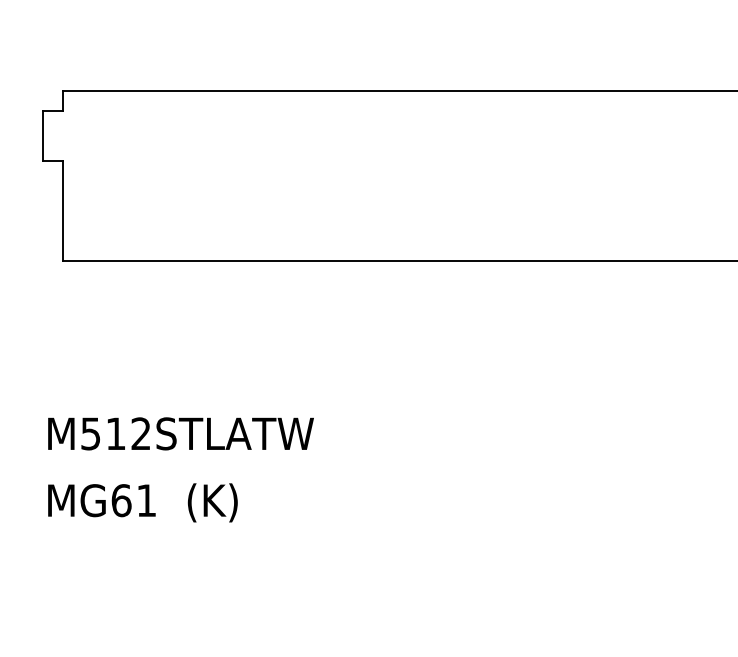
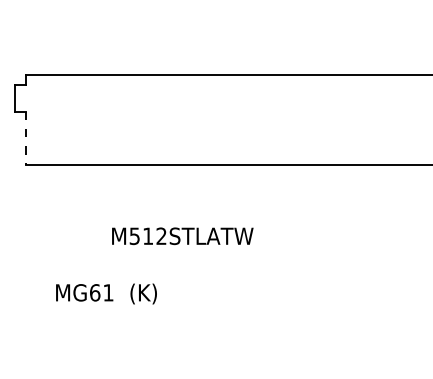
line: (63, 210) -> (26, 138), solid -> dashed
text: (180, 434) -> (182, 236), moved
text: (142, 501) -> (106, 293), moved

